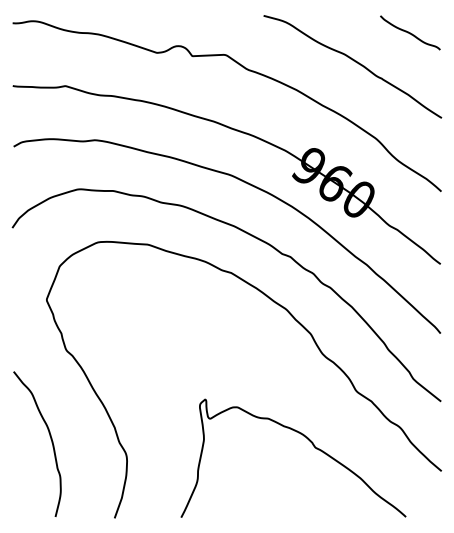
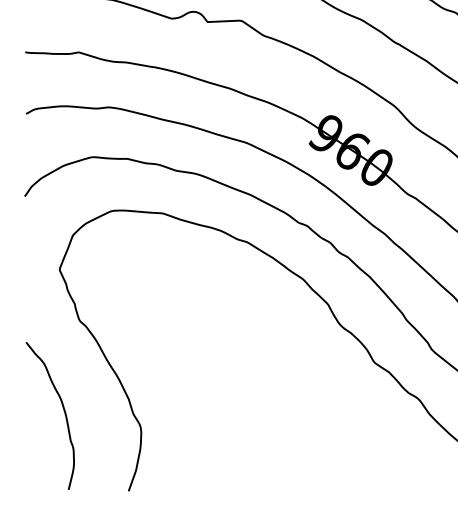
curve: (312, 445) -> (329, 417), removed

